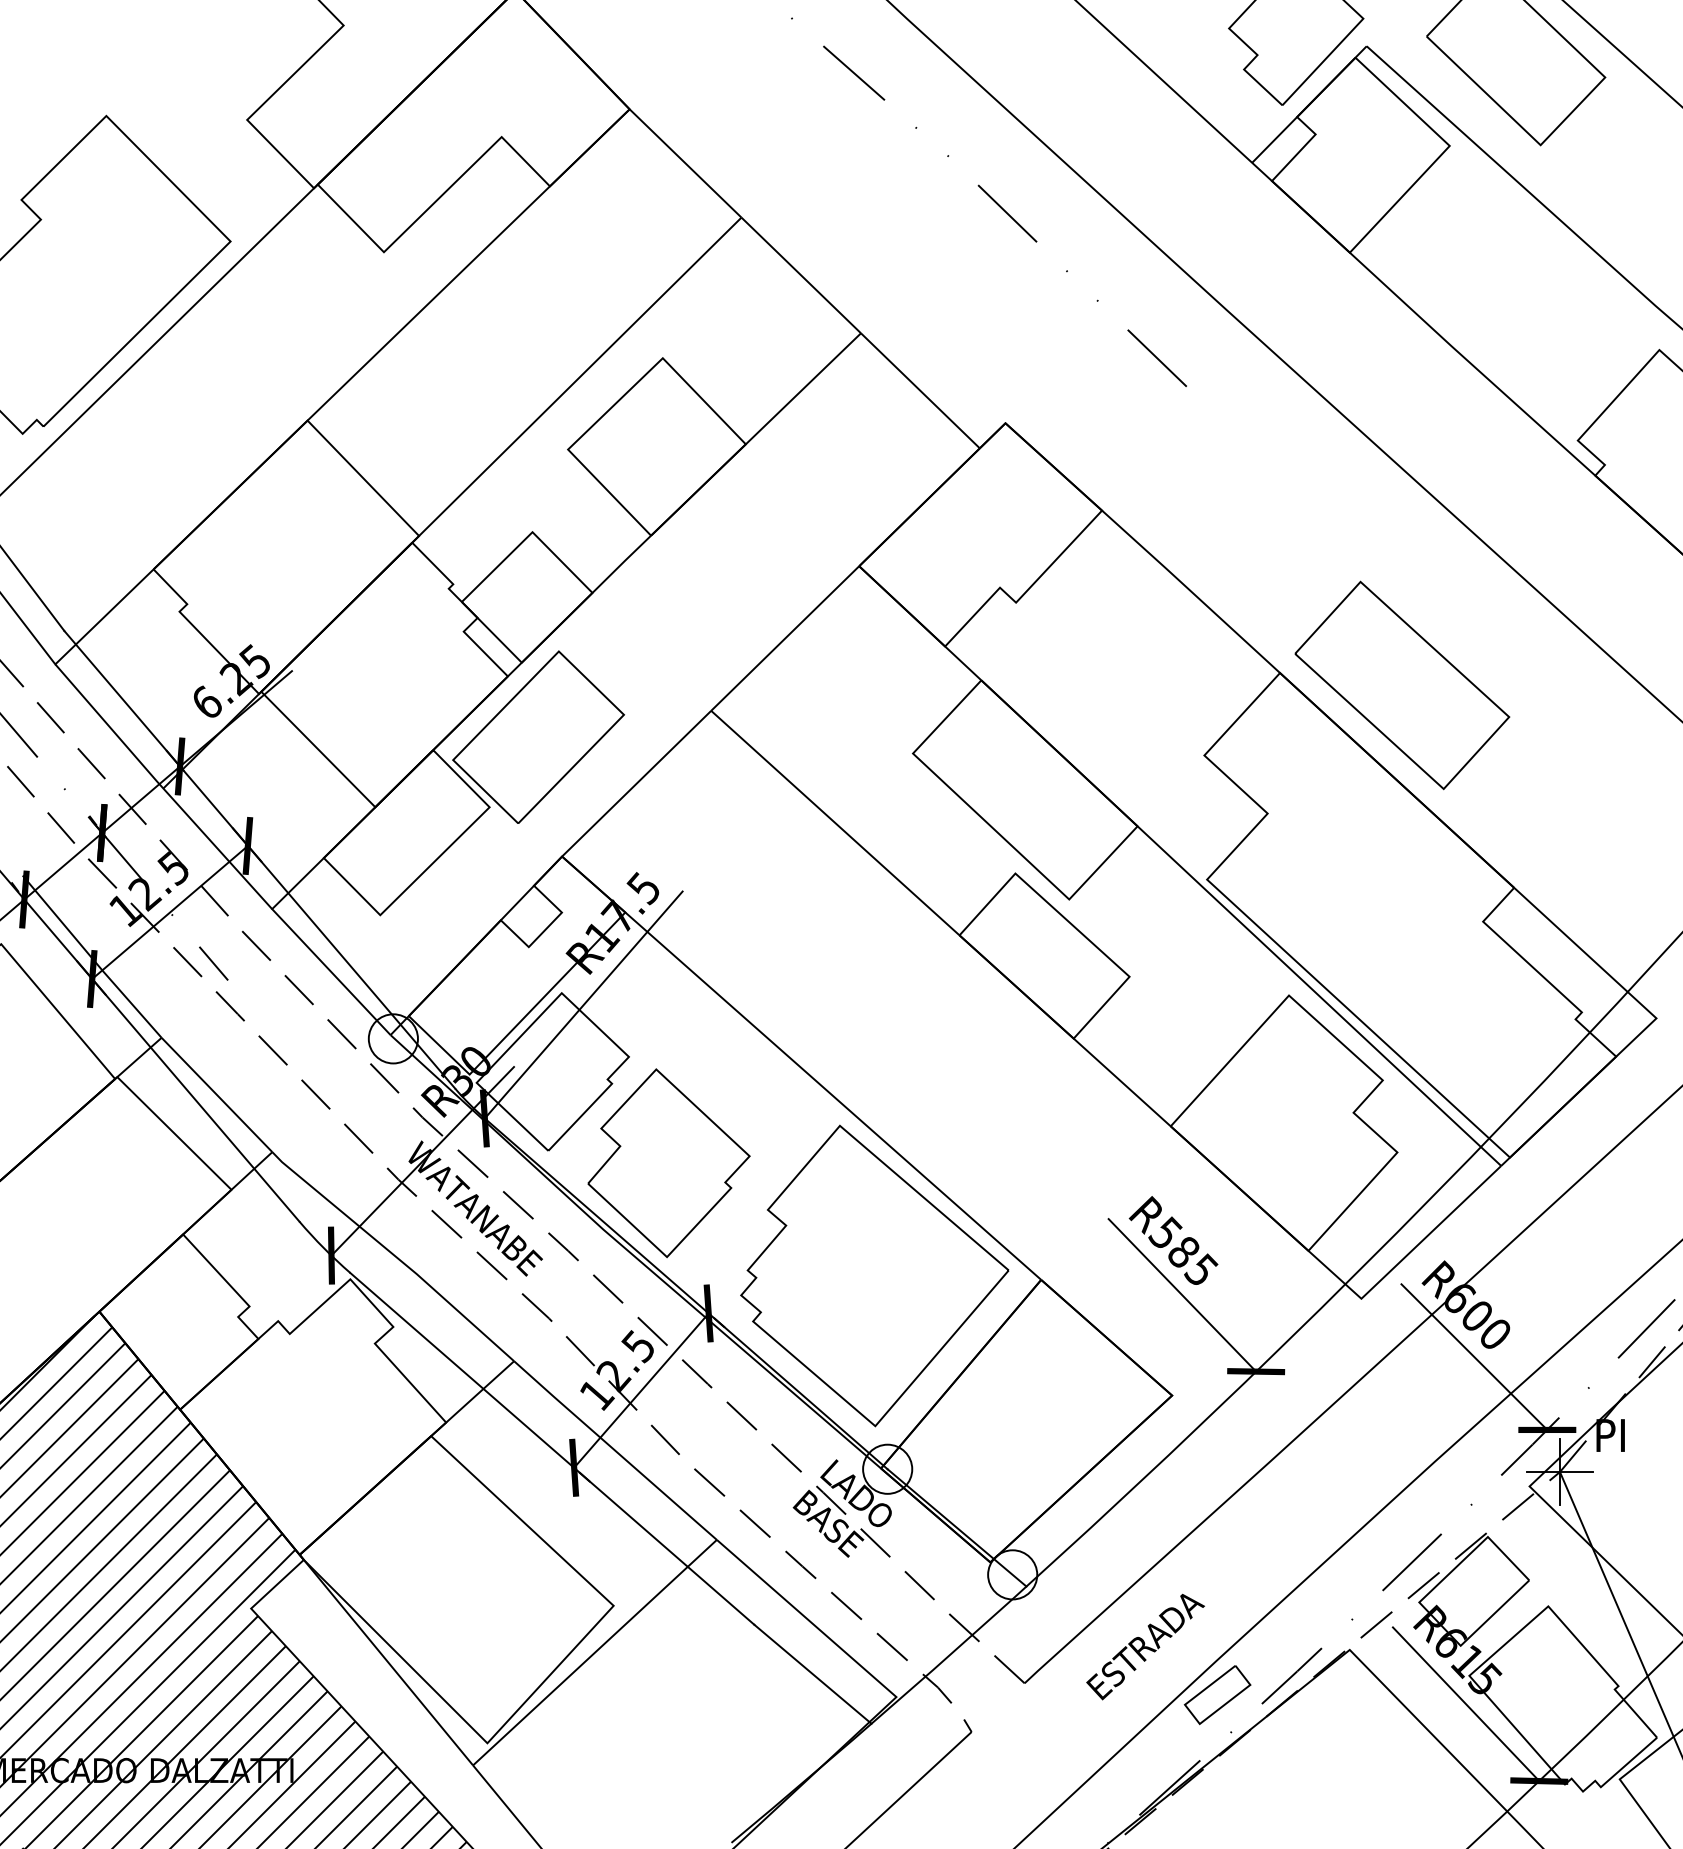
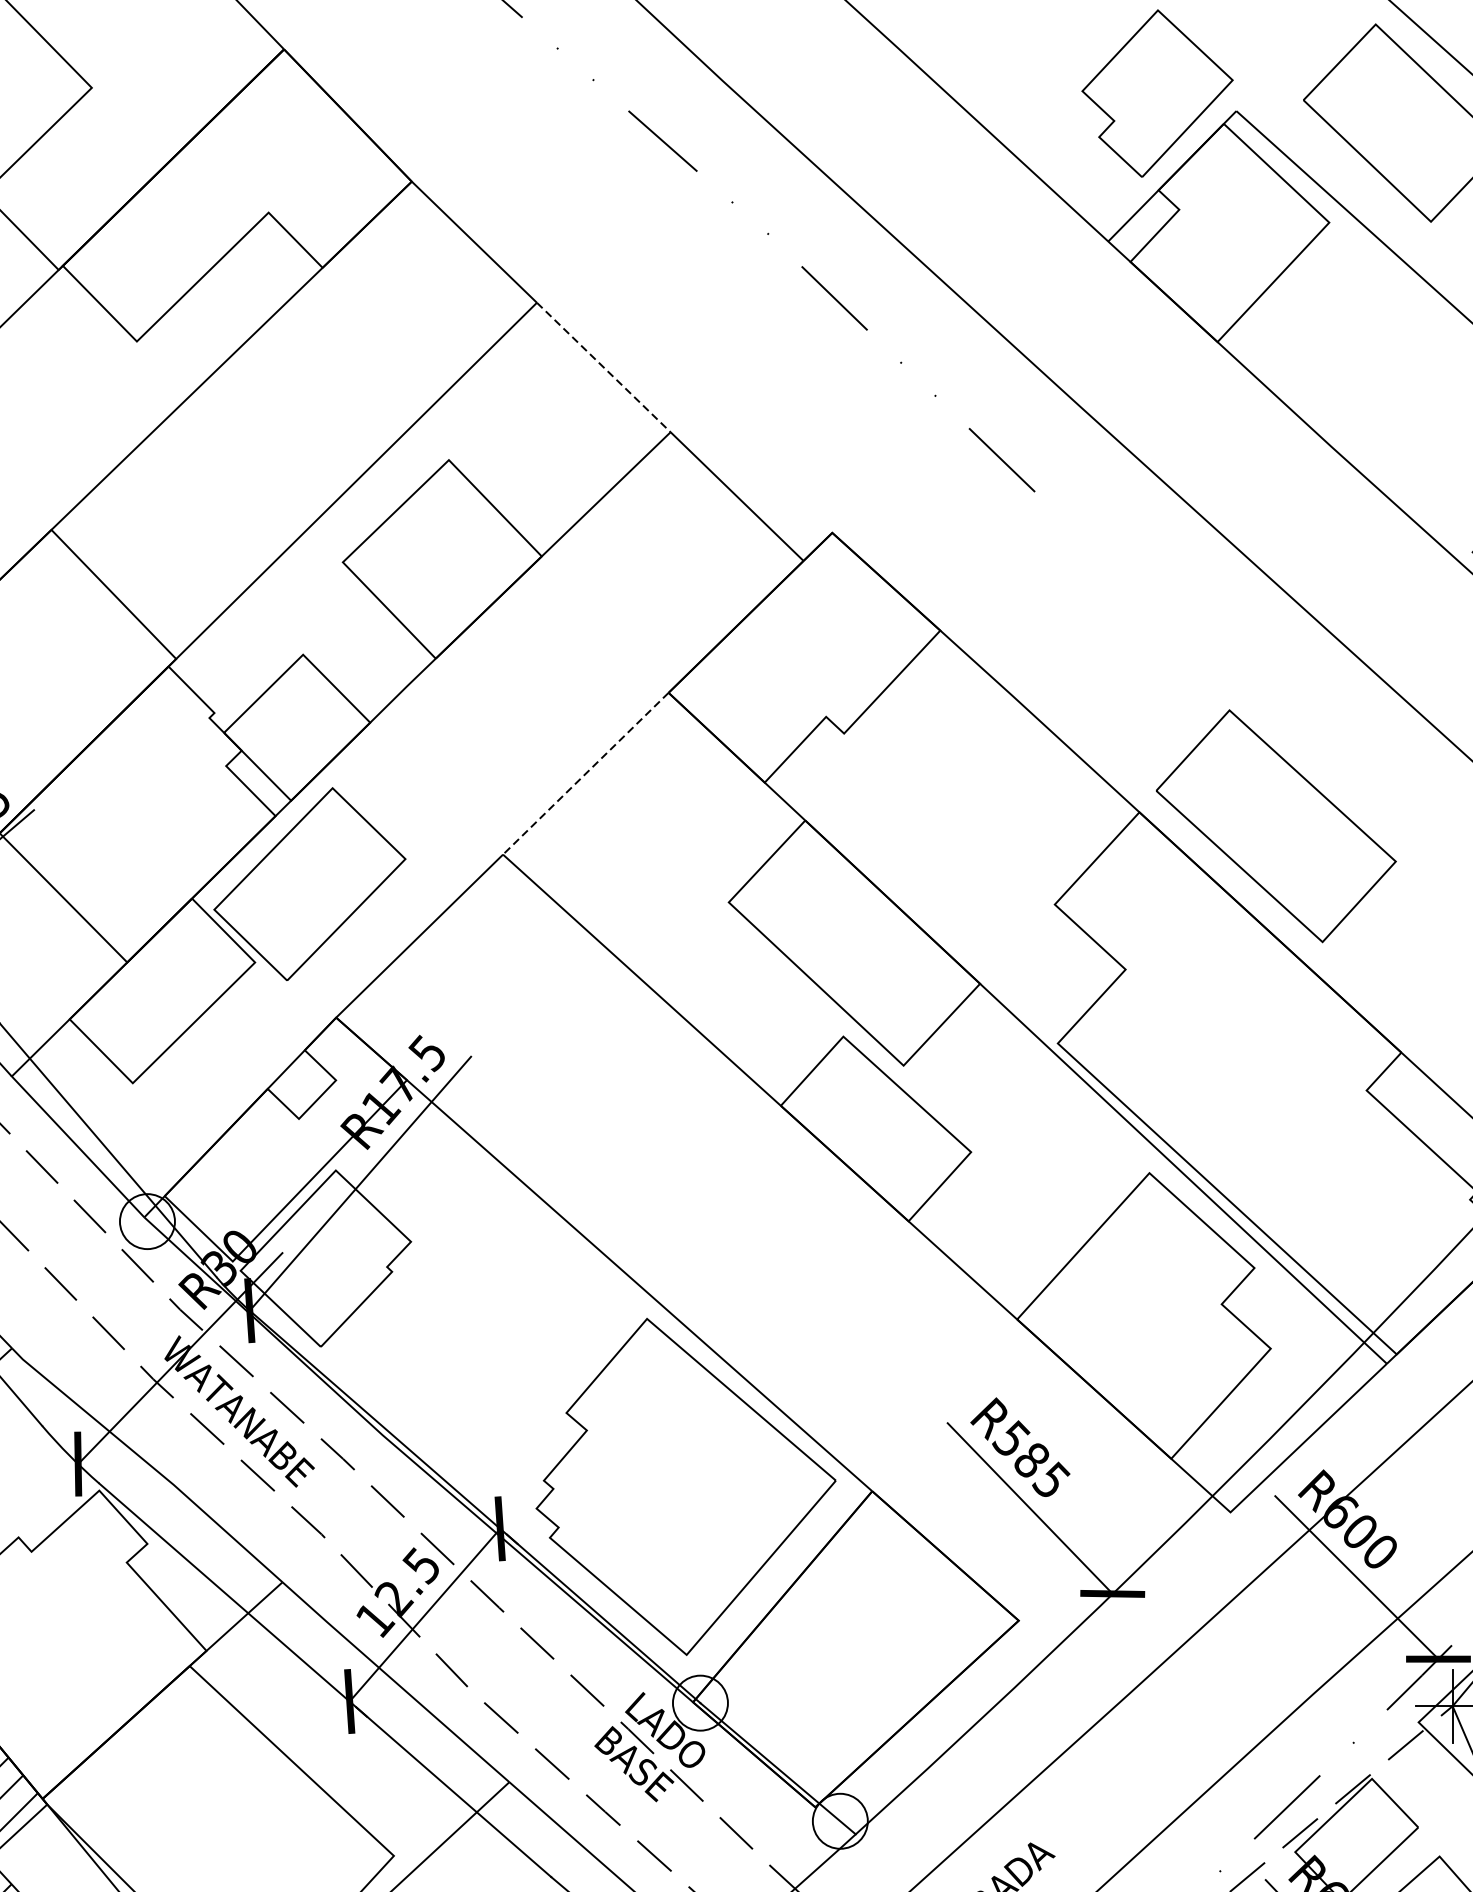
line: (801, 275) -> (604, 367), solid -> dashed
line: (784, 638) -> (585, 773), solid -> dashed
part: (668, 1163) -> (455, 1361), removed

